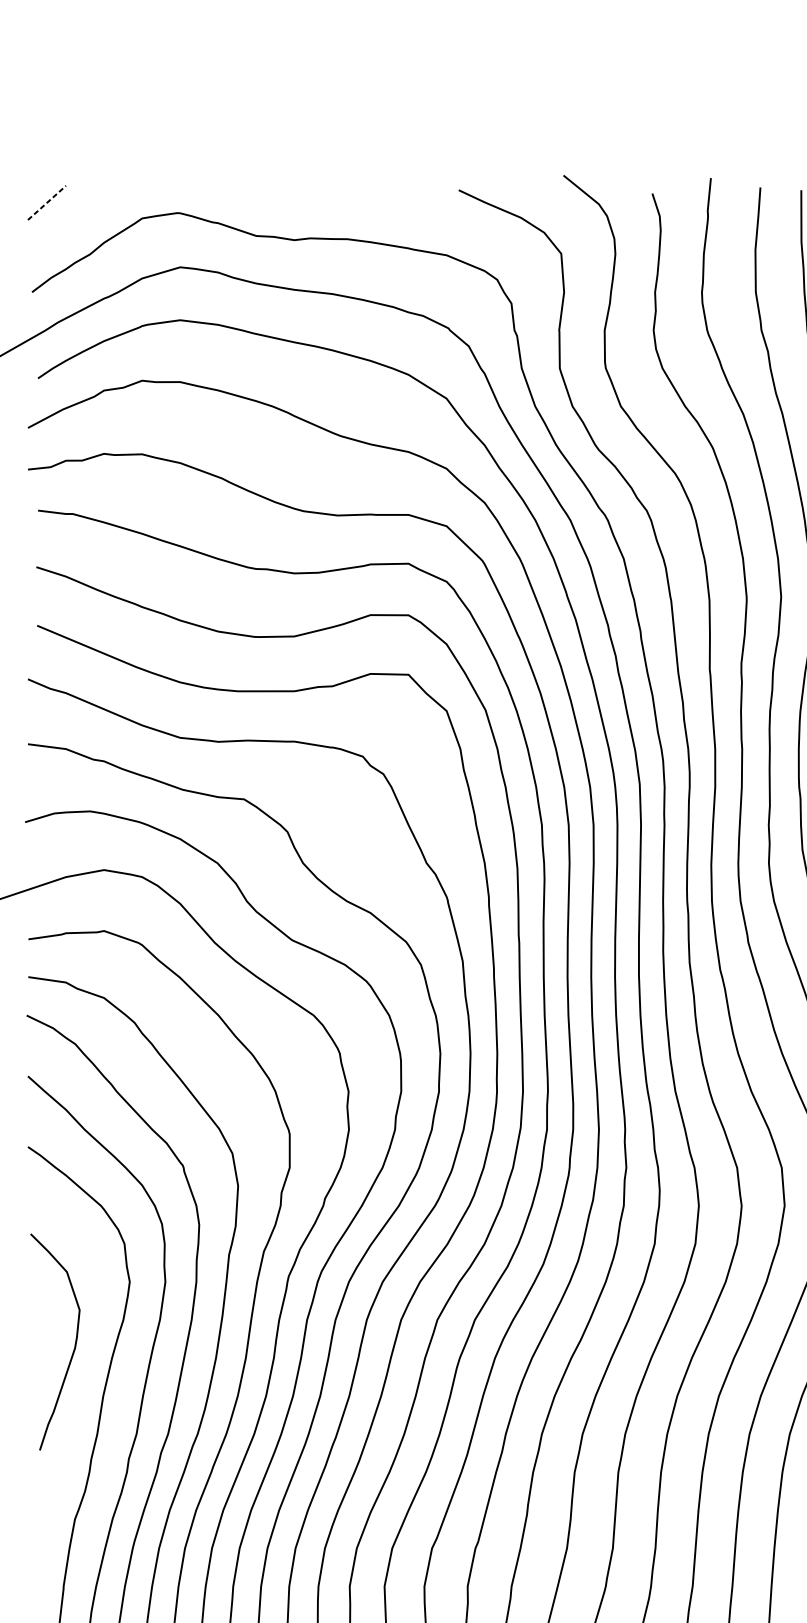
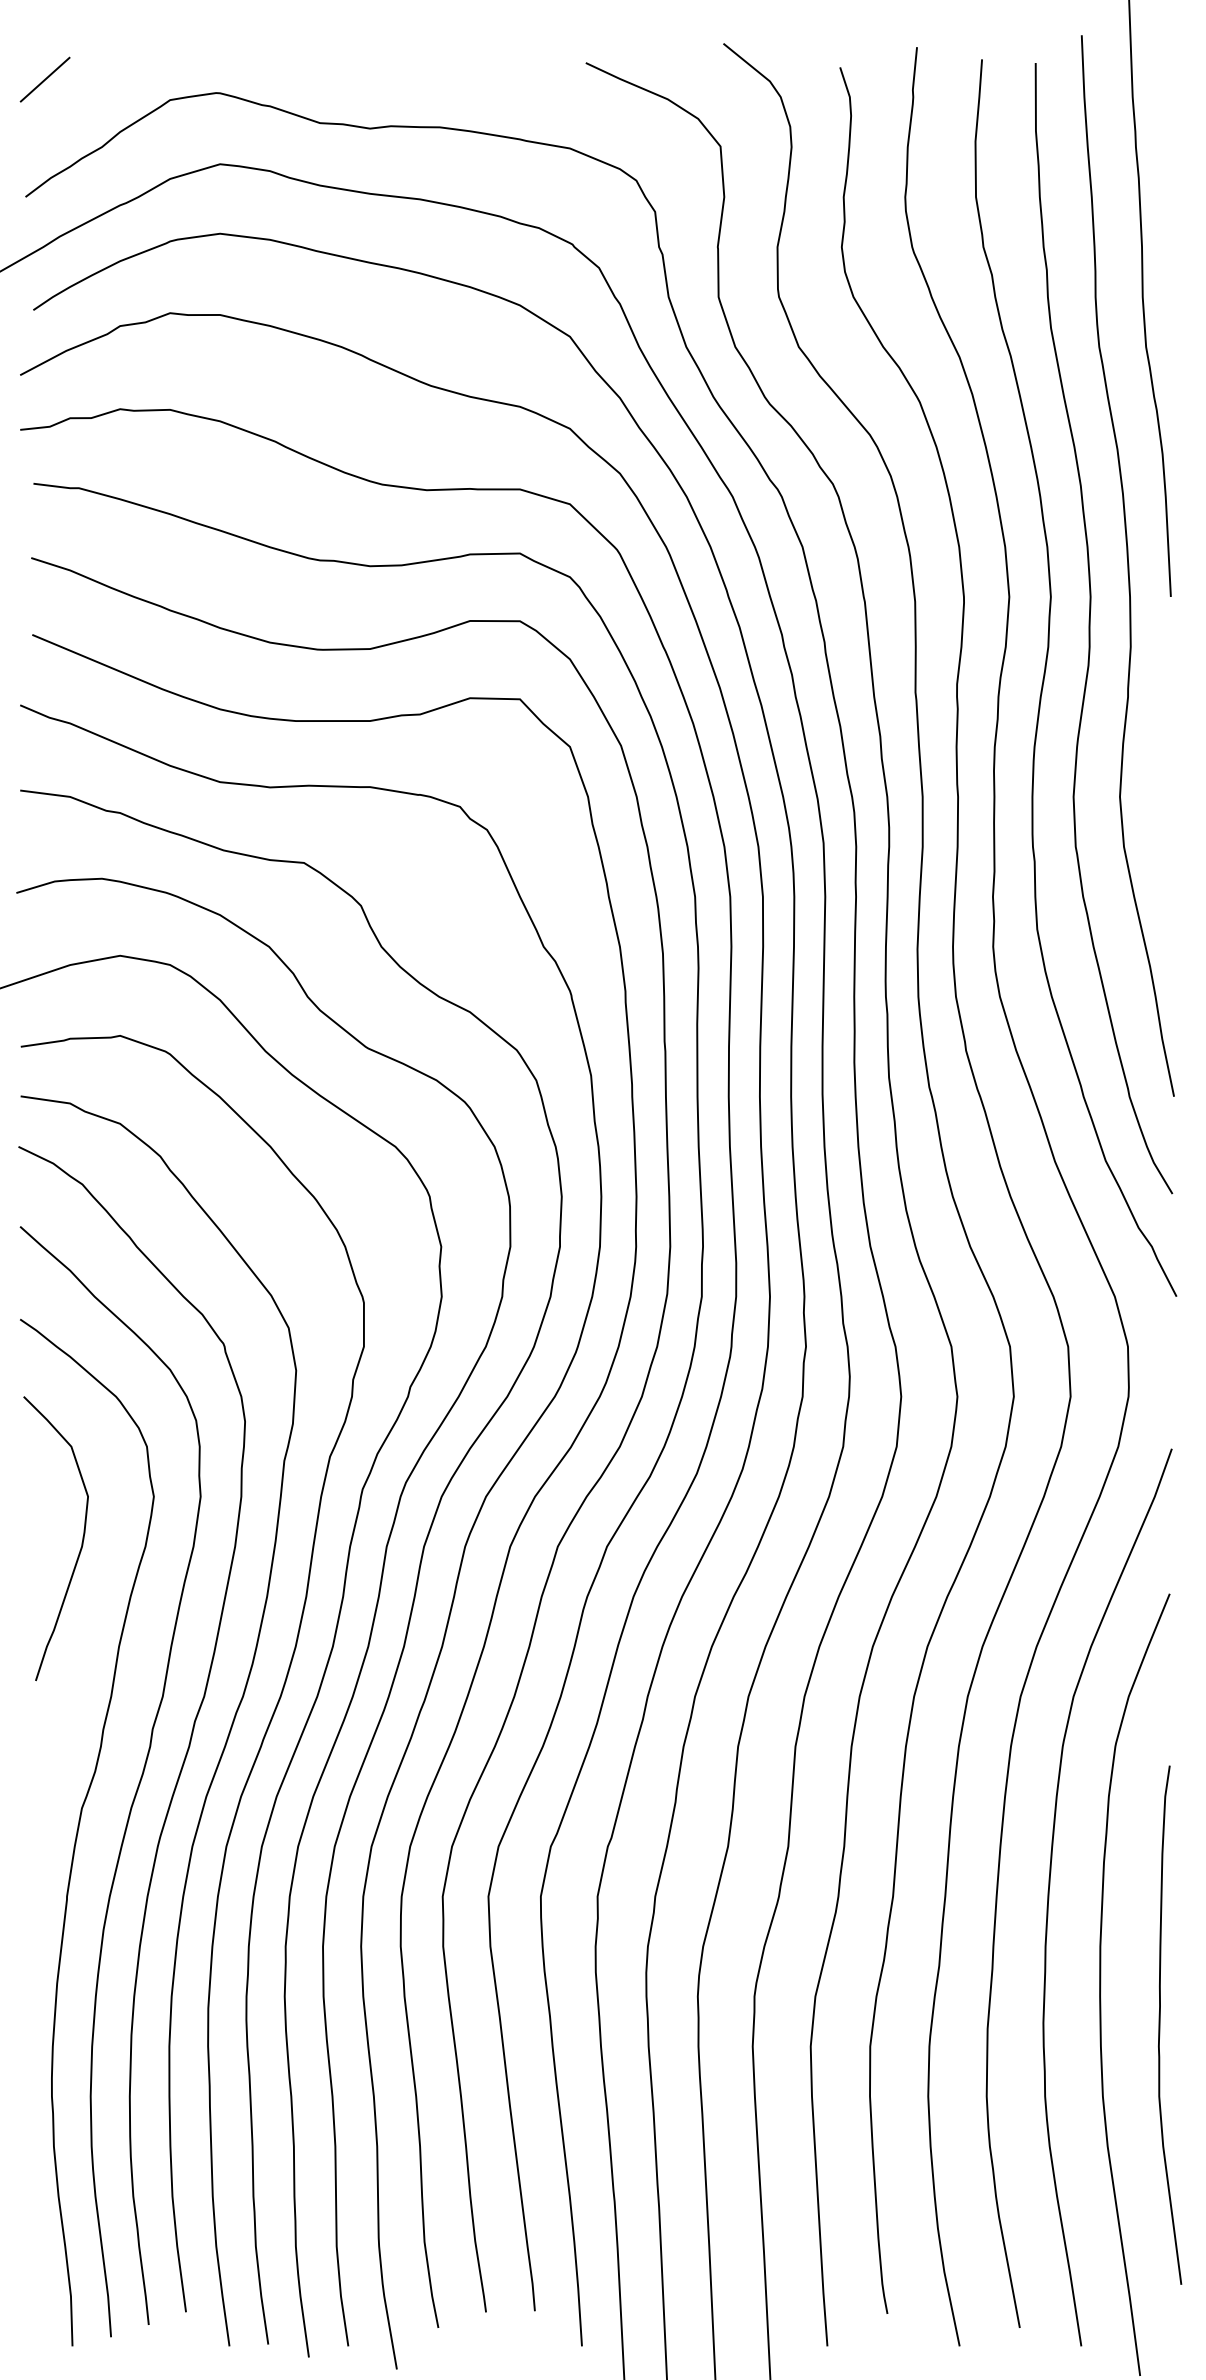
line: (47, 202) -> (45, 79), dashed -> solid
curve: (74, 1345) -> (81, 1542), moved

